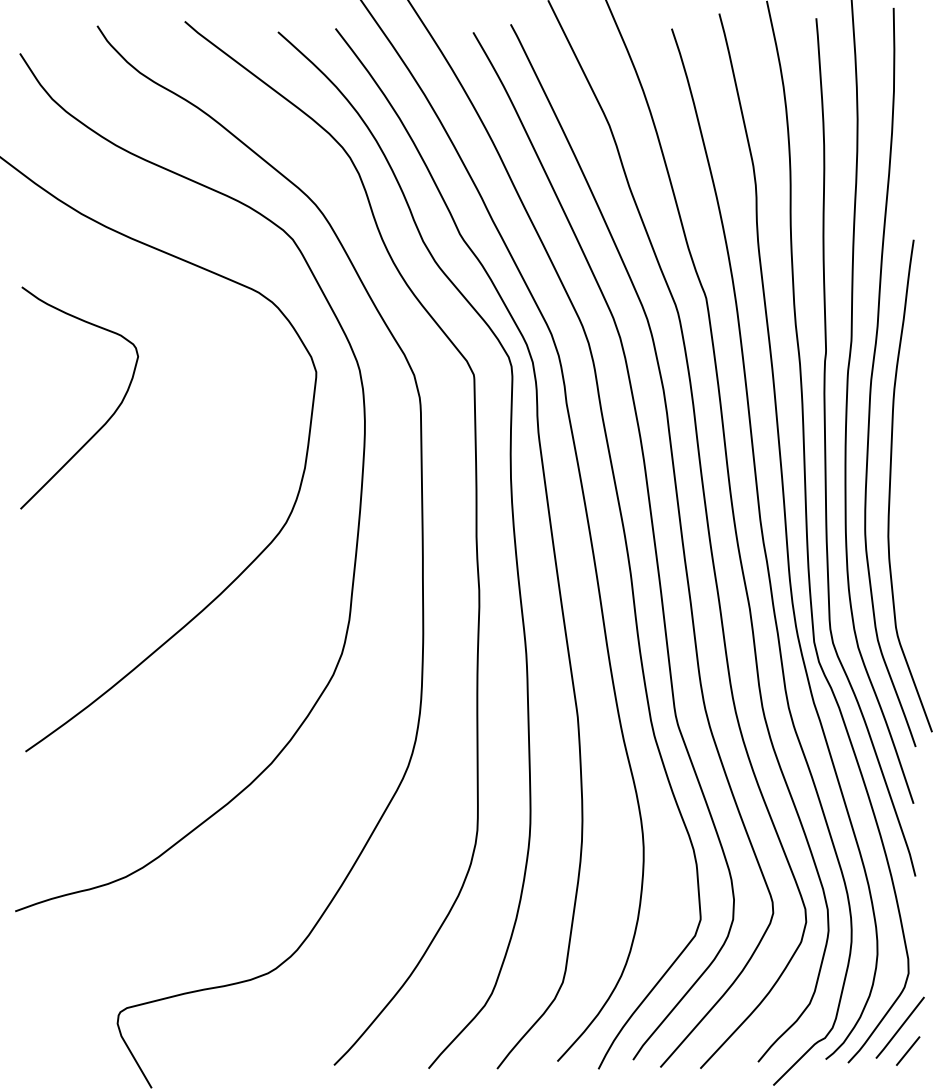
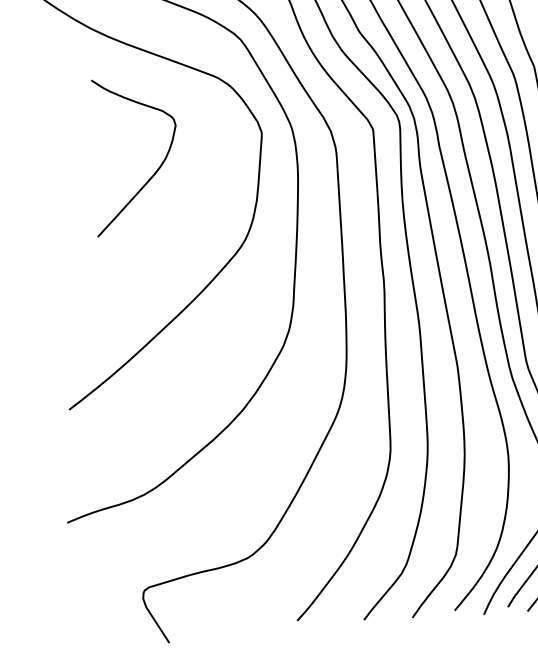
curve: (107, 419) -> (156, 170), moved

